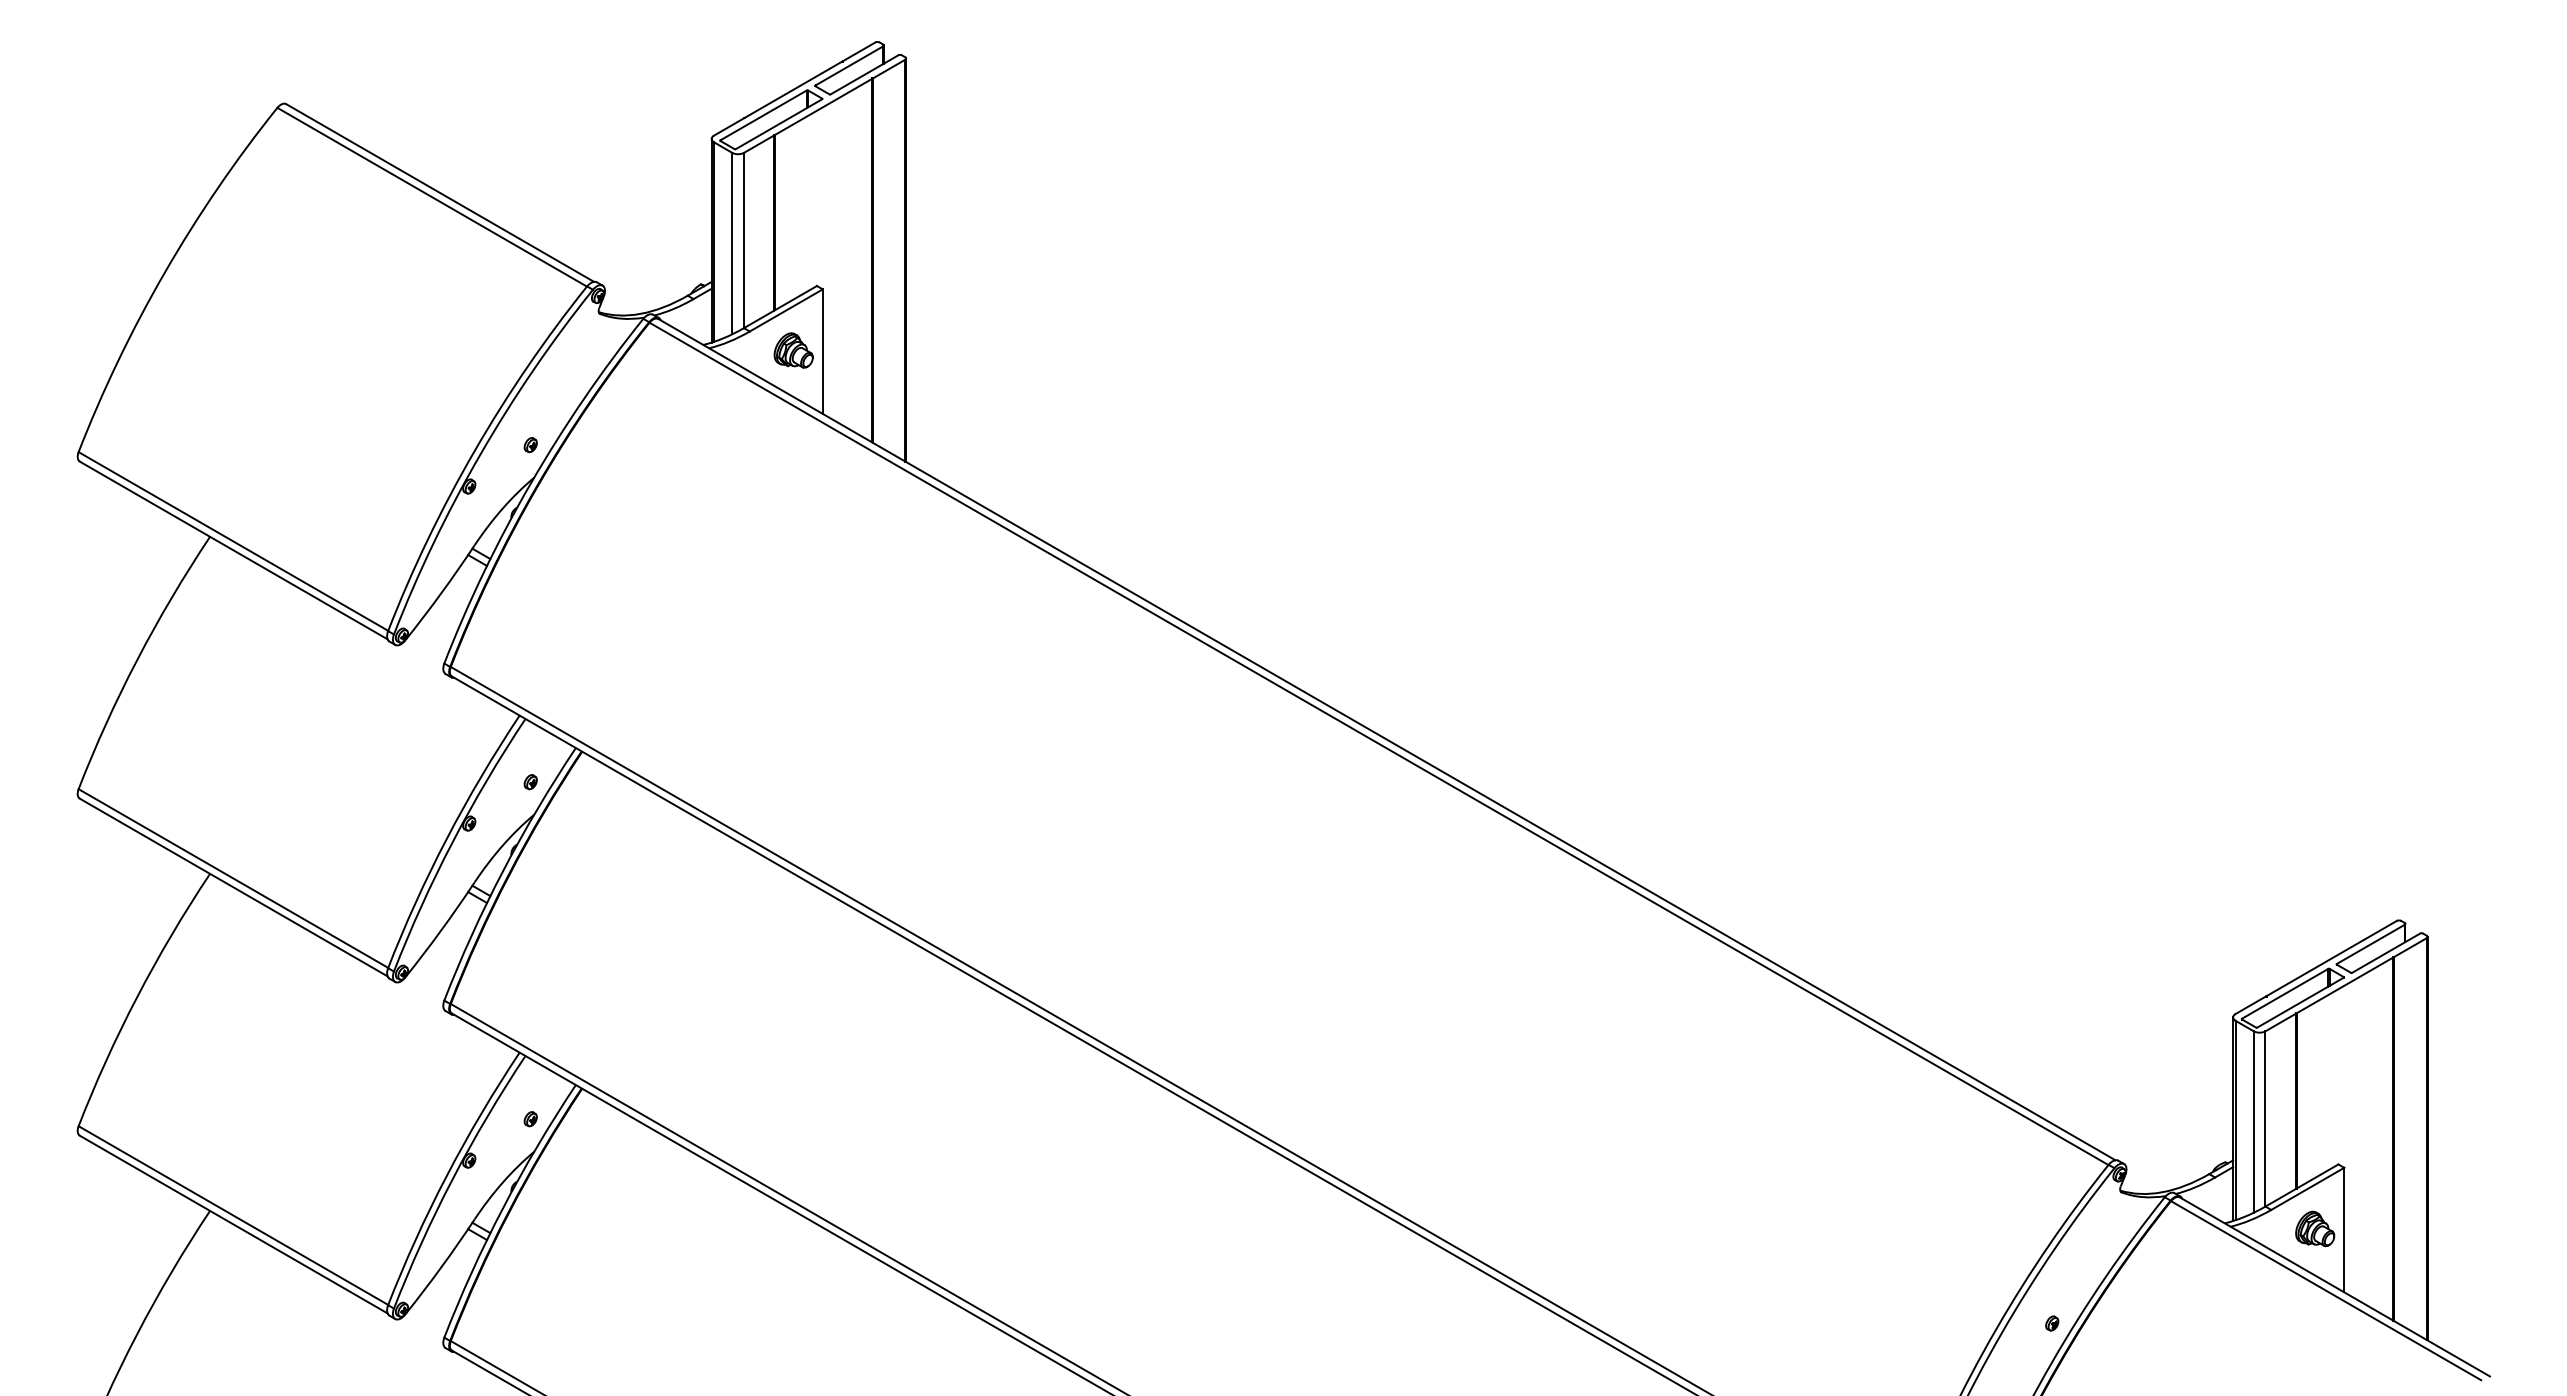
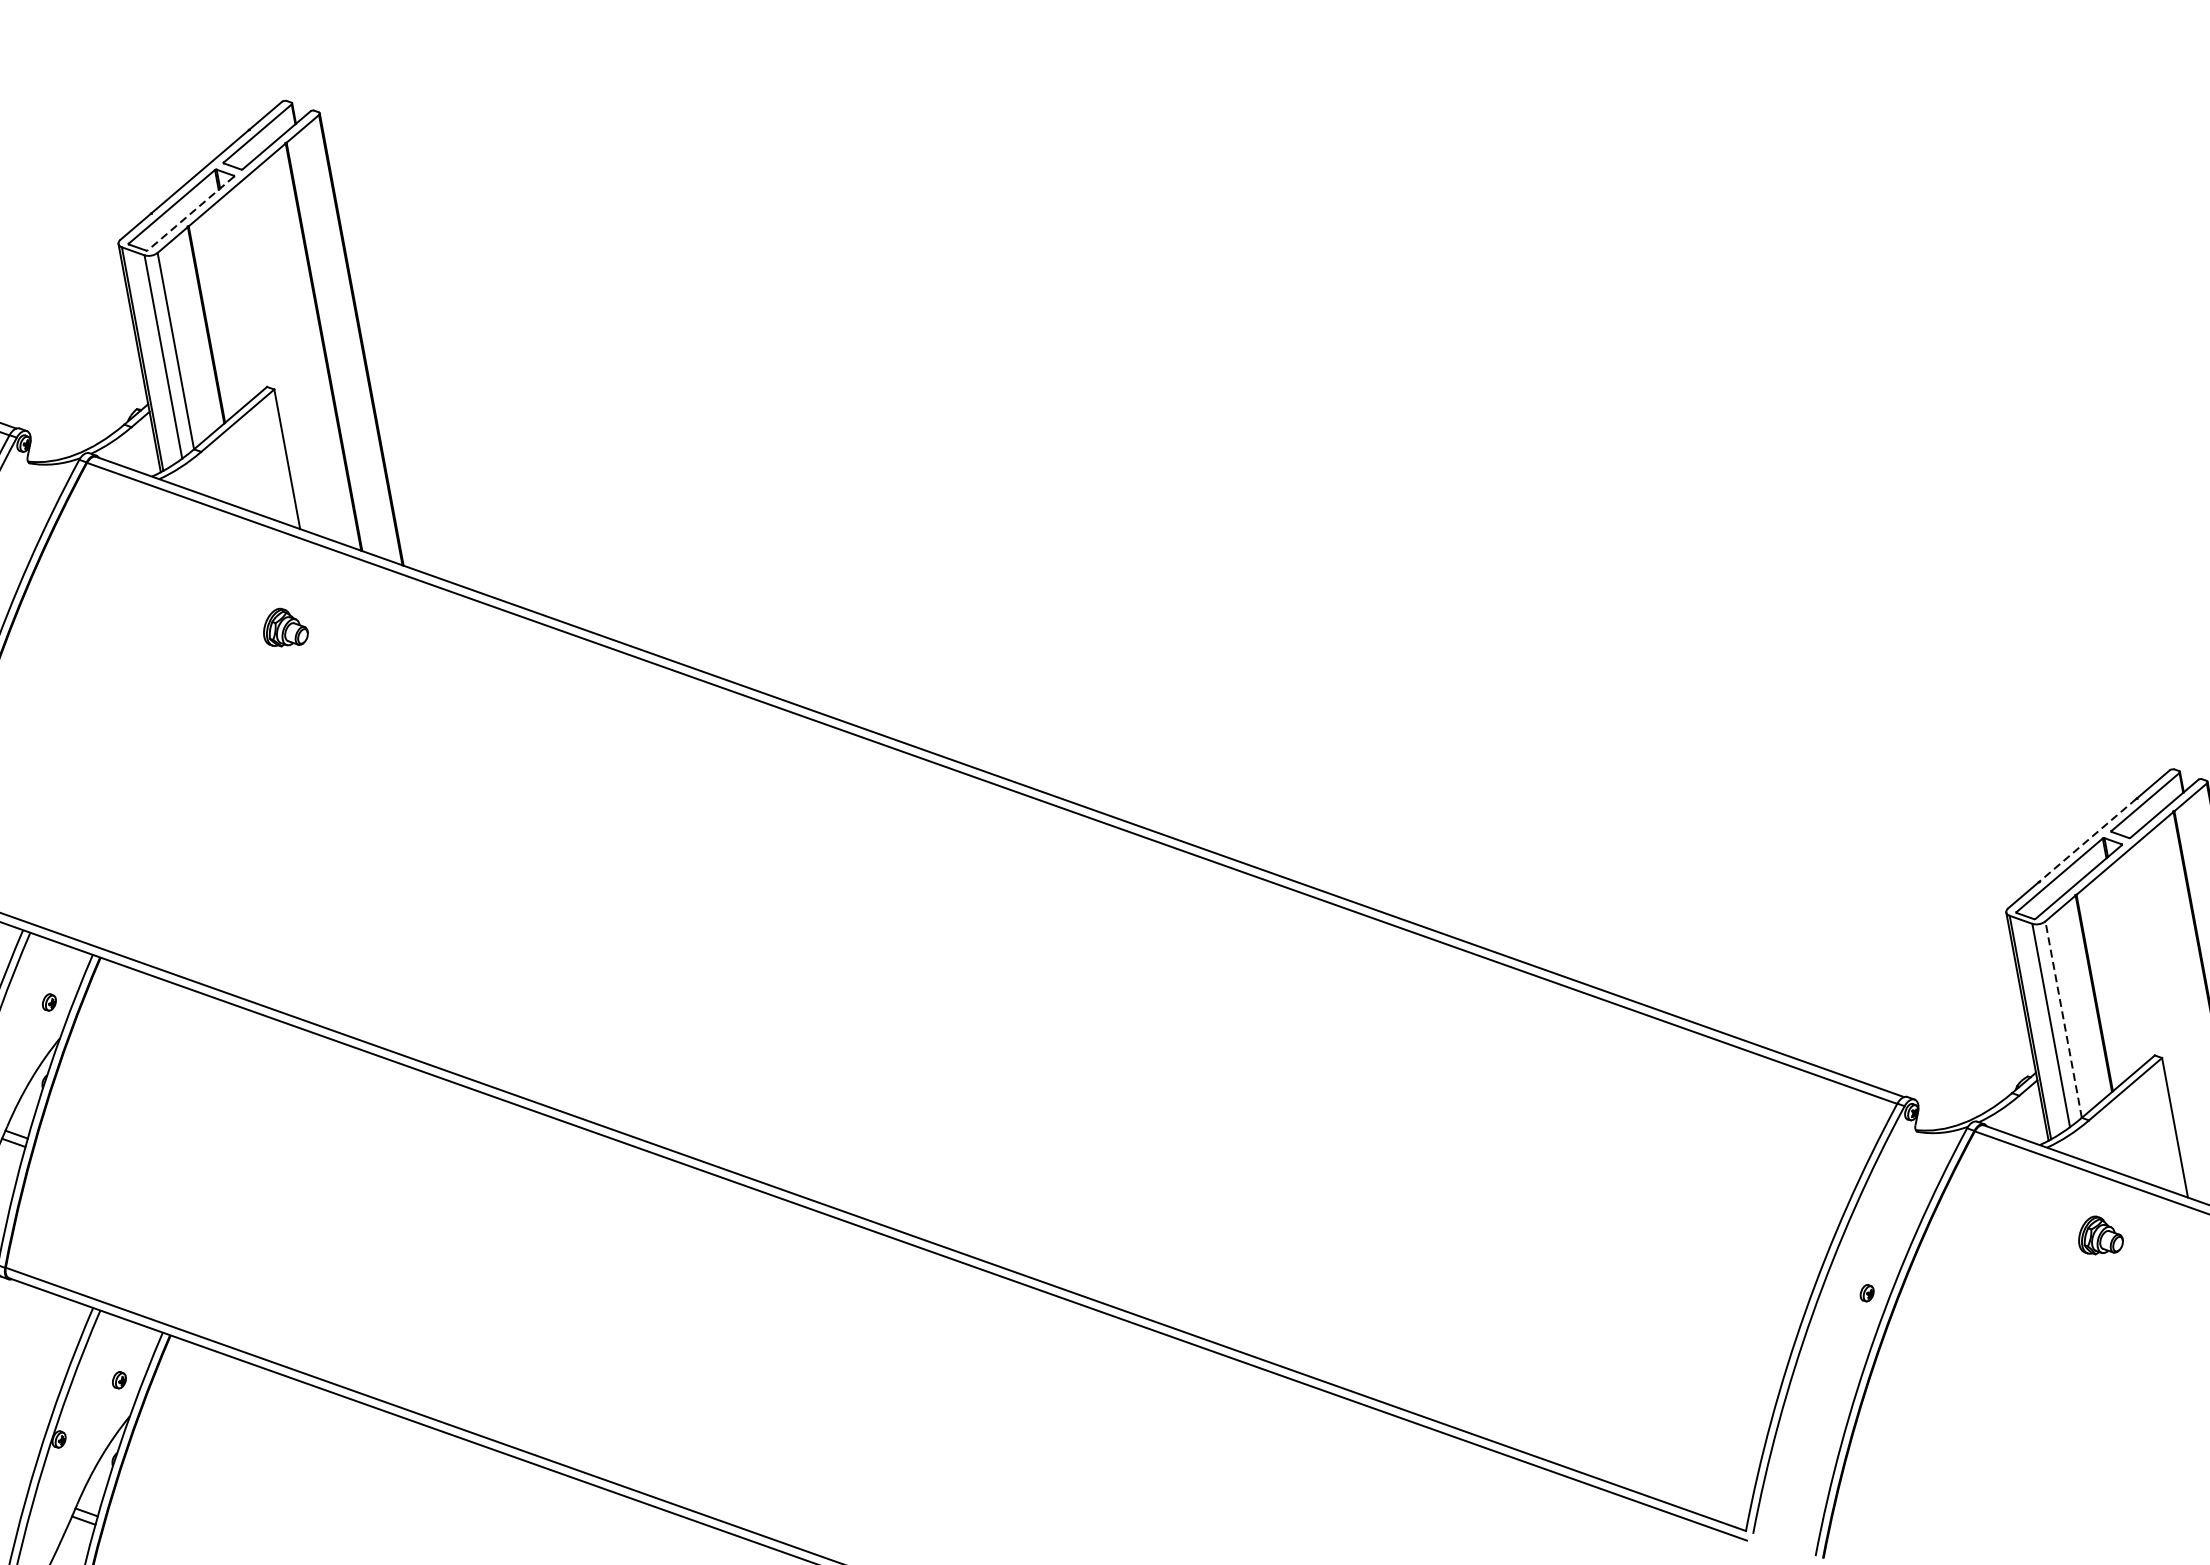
line: (779, 124) -> (191, 213), solid -> dashed
part: (793, 350) -> (284, 627), moved
line: (2315, 968) -> (2088, 840), solid -> dashed
line: (2265, 1118) -> (2063, 1019), solid -> dashed
part: (2315, 1228) -> (2100, 1234), moved

